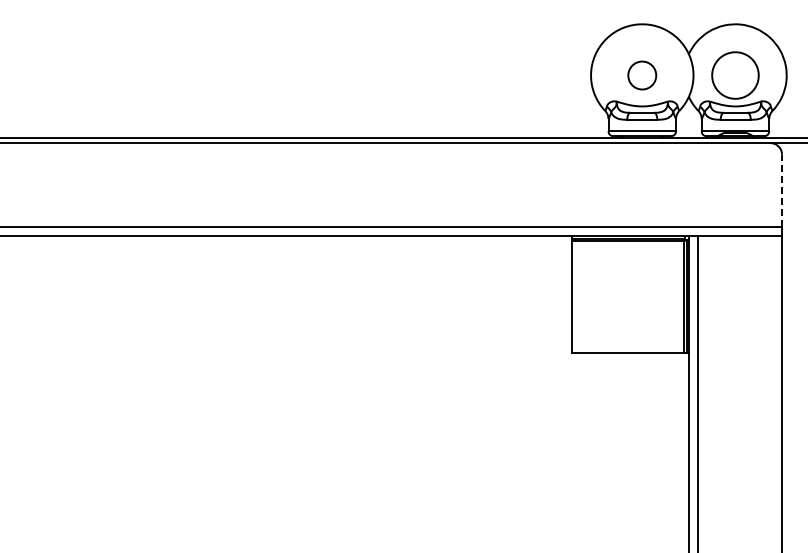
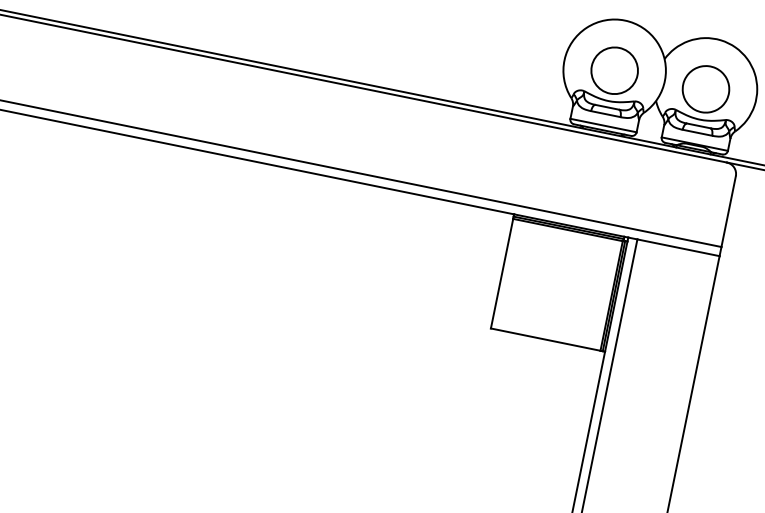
circle: (641, 75) -> (613, 70), size x1.67
line: (782, 190) -> (729, 211), dashed -> solid

